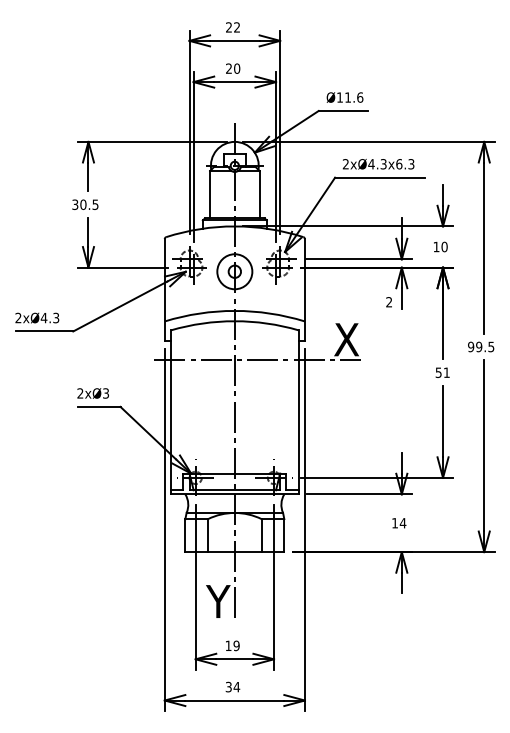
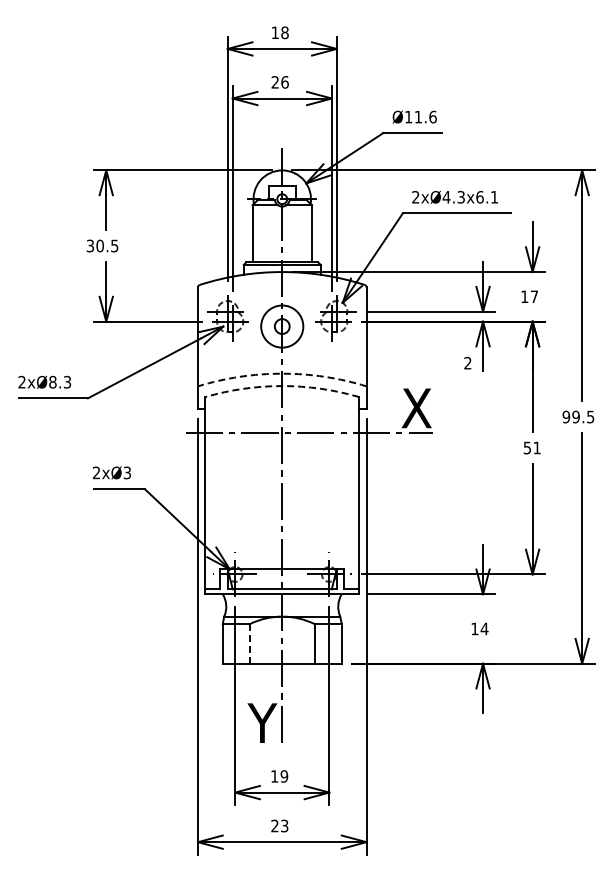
text: (232, 27) -> (279, 32), 22 -> 18
text: (236, 68) -> (284, 82), 20 -> 26
text: (411, 163) -> (494, 196), 2xØ4.3x6.3 -> 2xØ4.3x6.1
text: (444, 246) -> (534, 296), 10 -> 17
arc: (235, 310) -> (282, 373), solid -> dashed
text: (43, 317) -> (52, 381), 2xØ4.3 -> 2xØ8.3
arc: (235, 321) -> (282, 386), solid -> dashed
line: (208, 535) -> (250, 643), solid -> dashed
text: (232, 686) -> (279, 825), 34 -> 23

